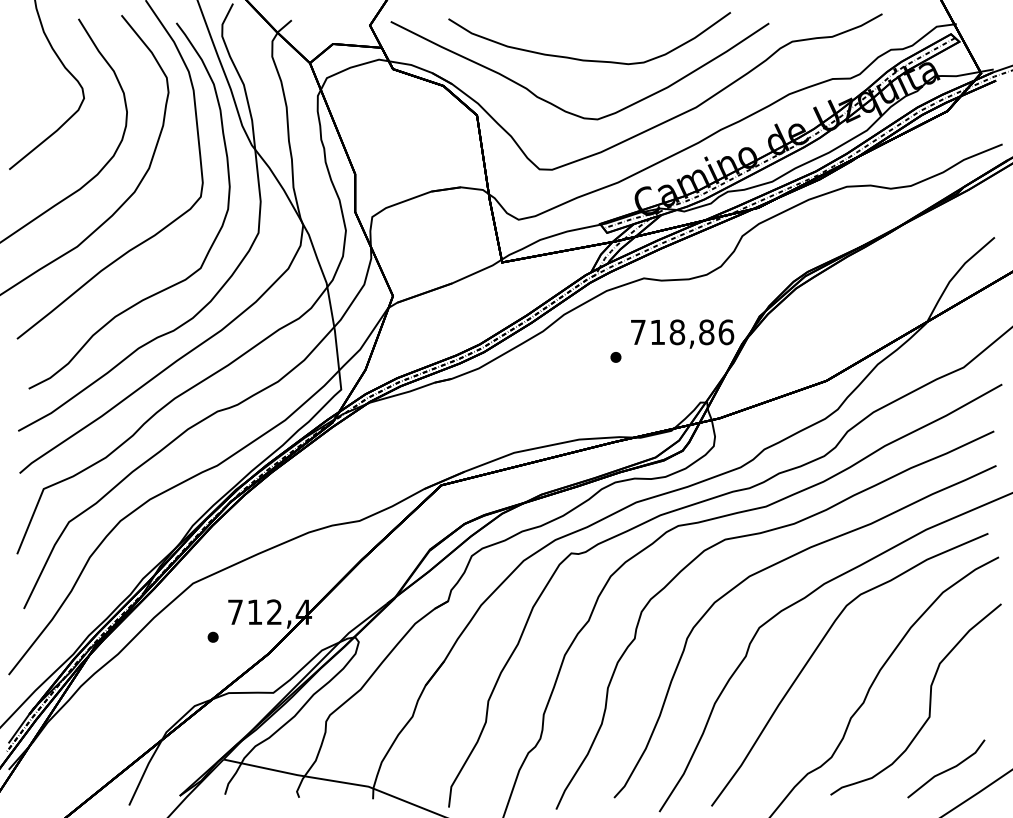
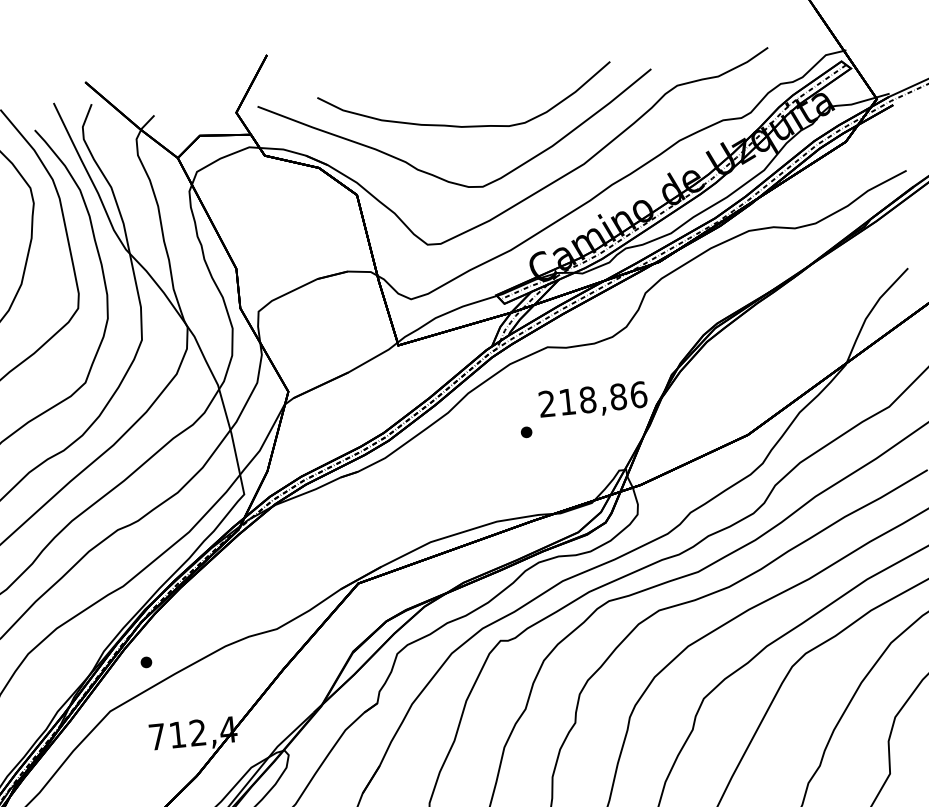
text: (637, 331) -> (546, 403), 718,86 -> 218,86
part: (212, 636) -> (145, 661), moved

